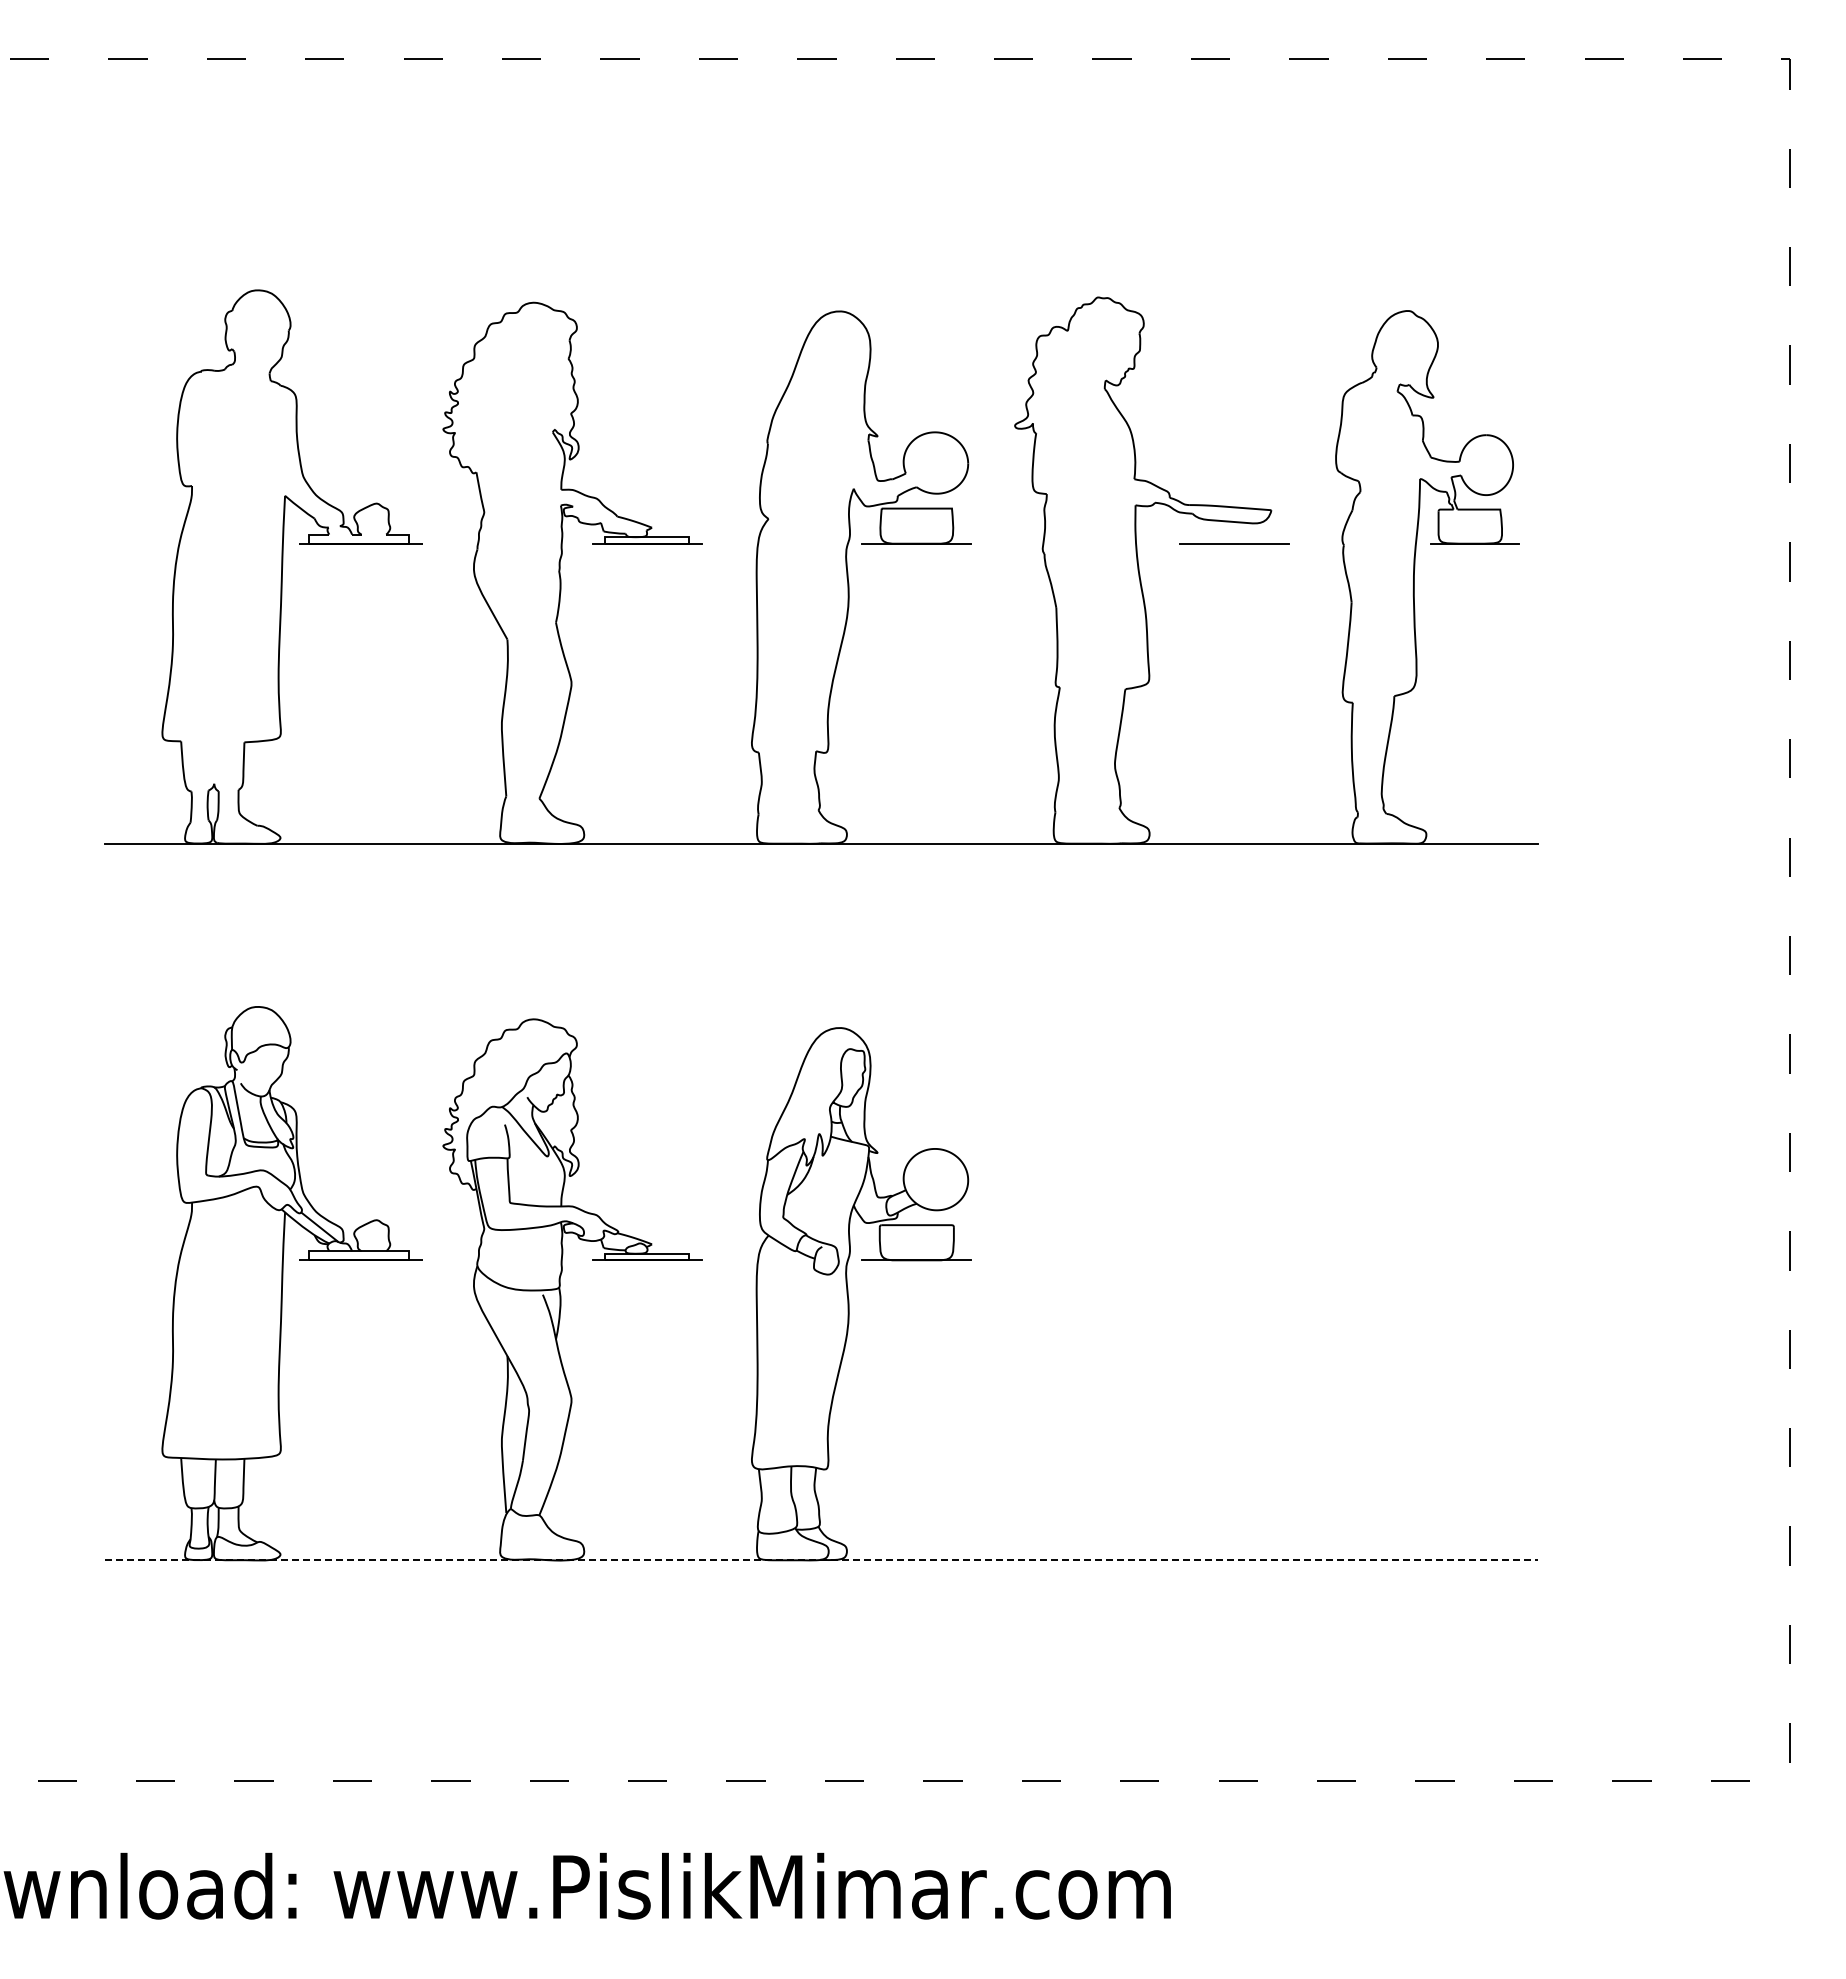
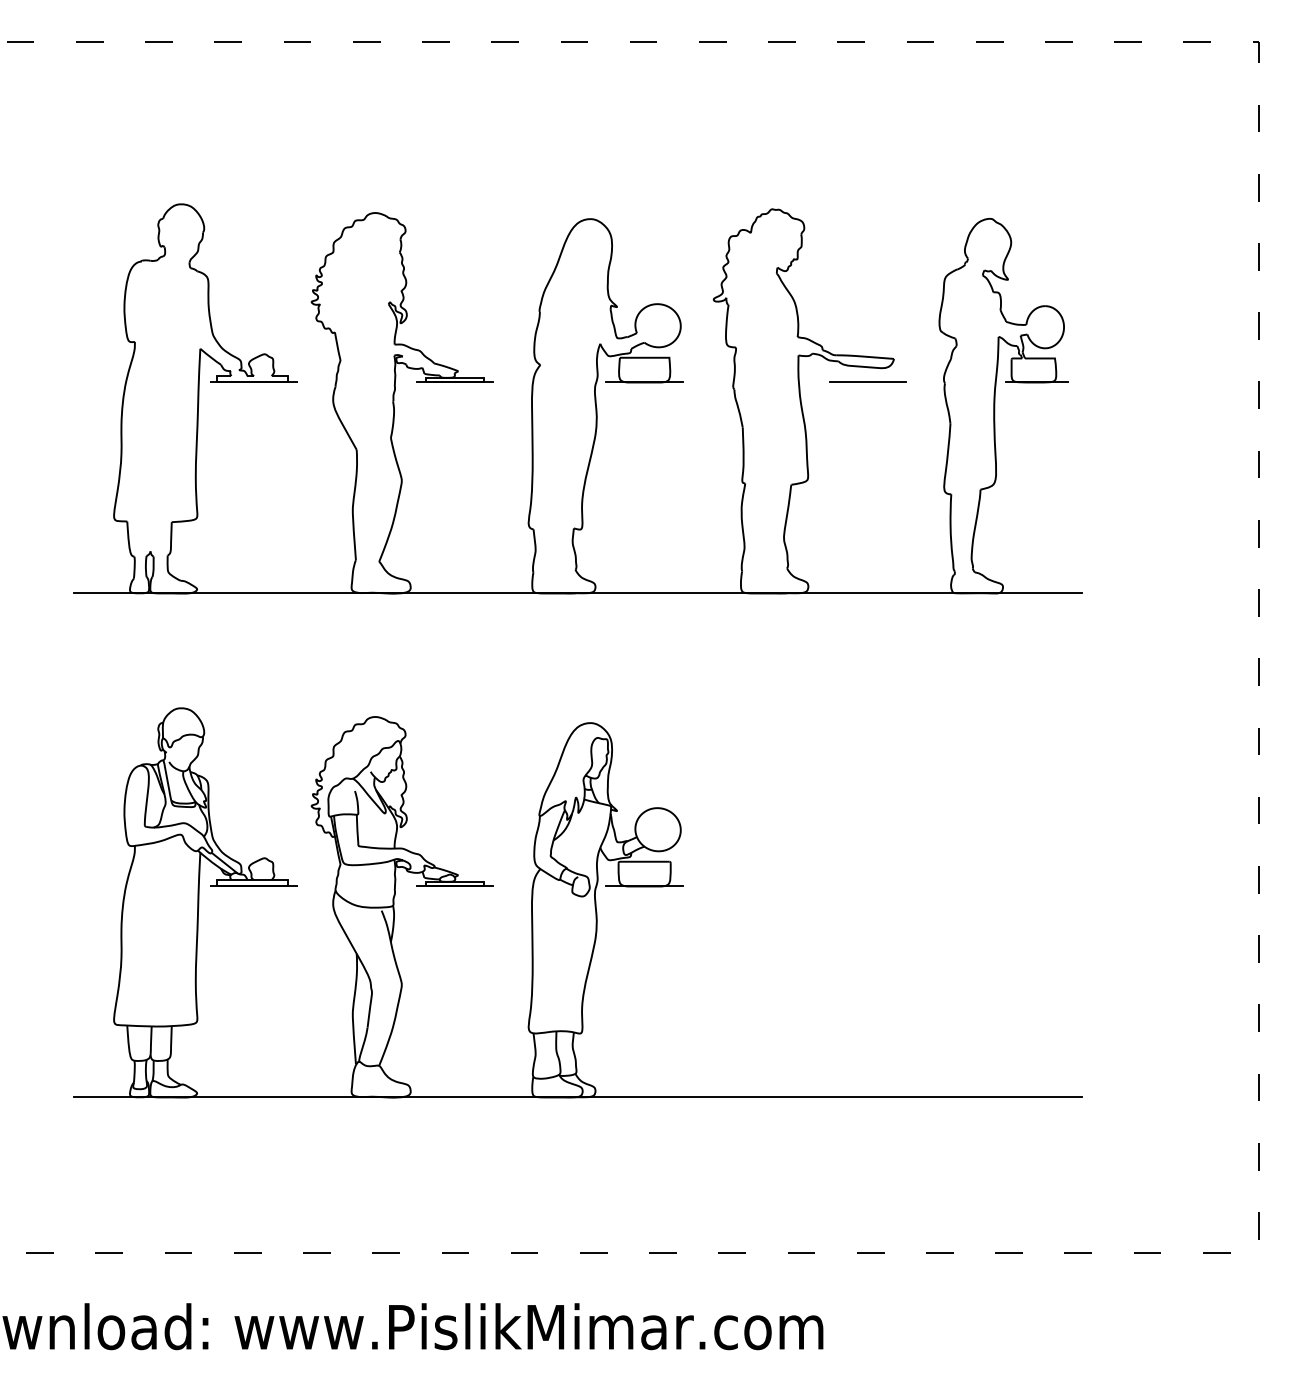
line: (821, 1560) -> (577, 1097), dashed -> solid

